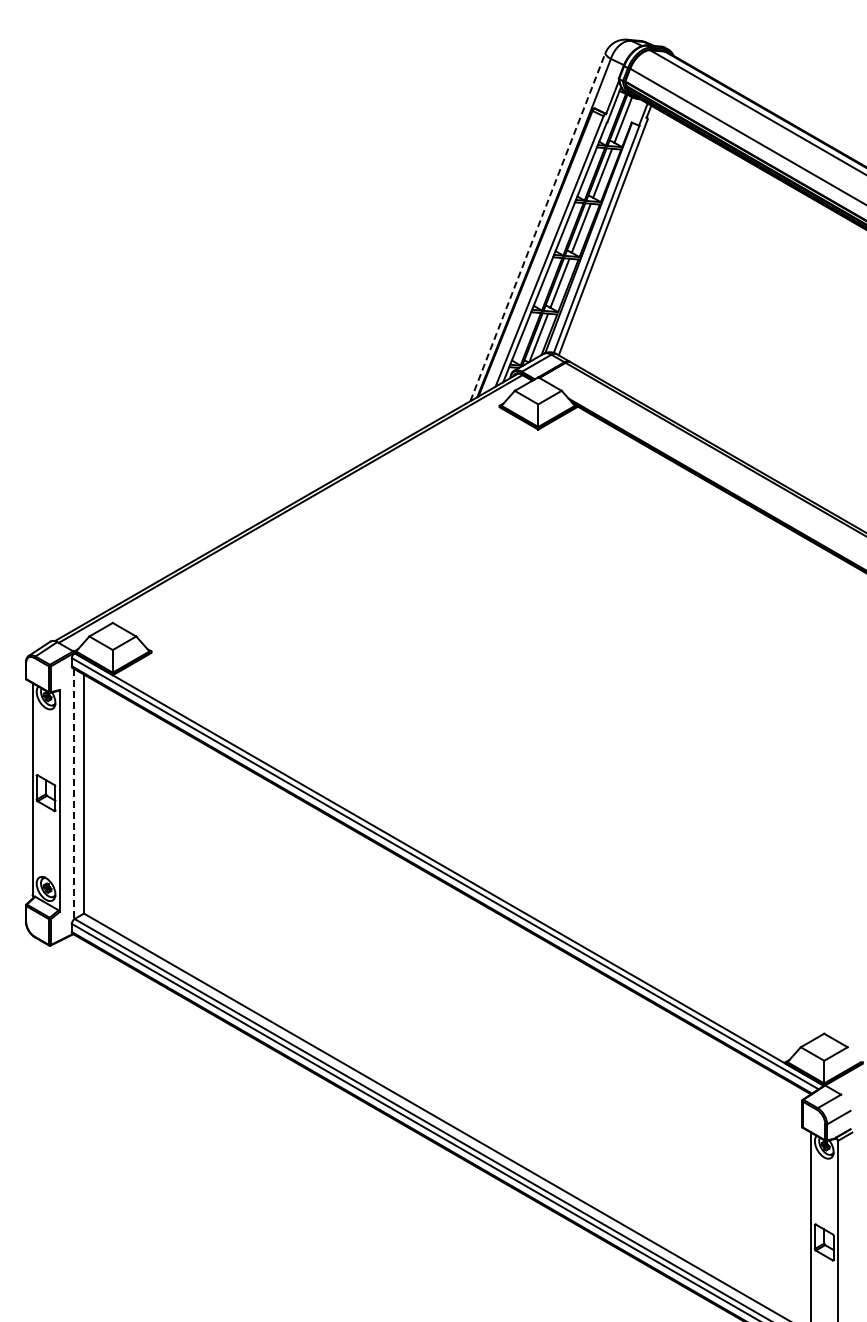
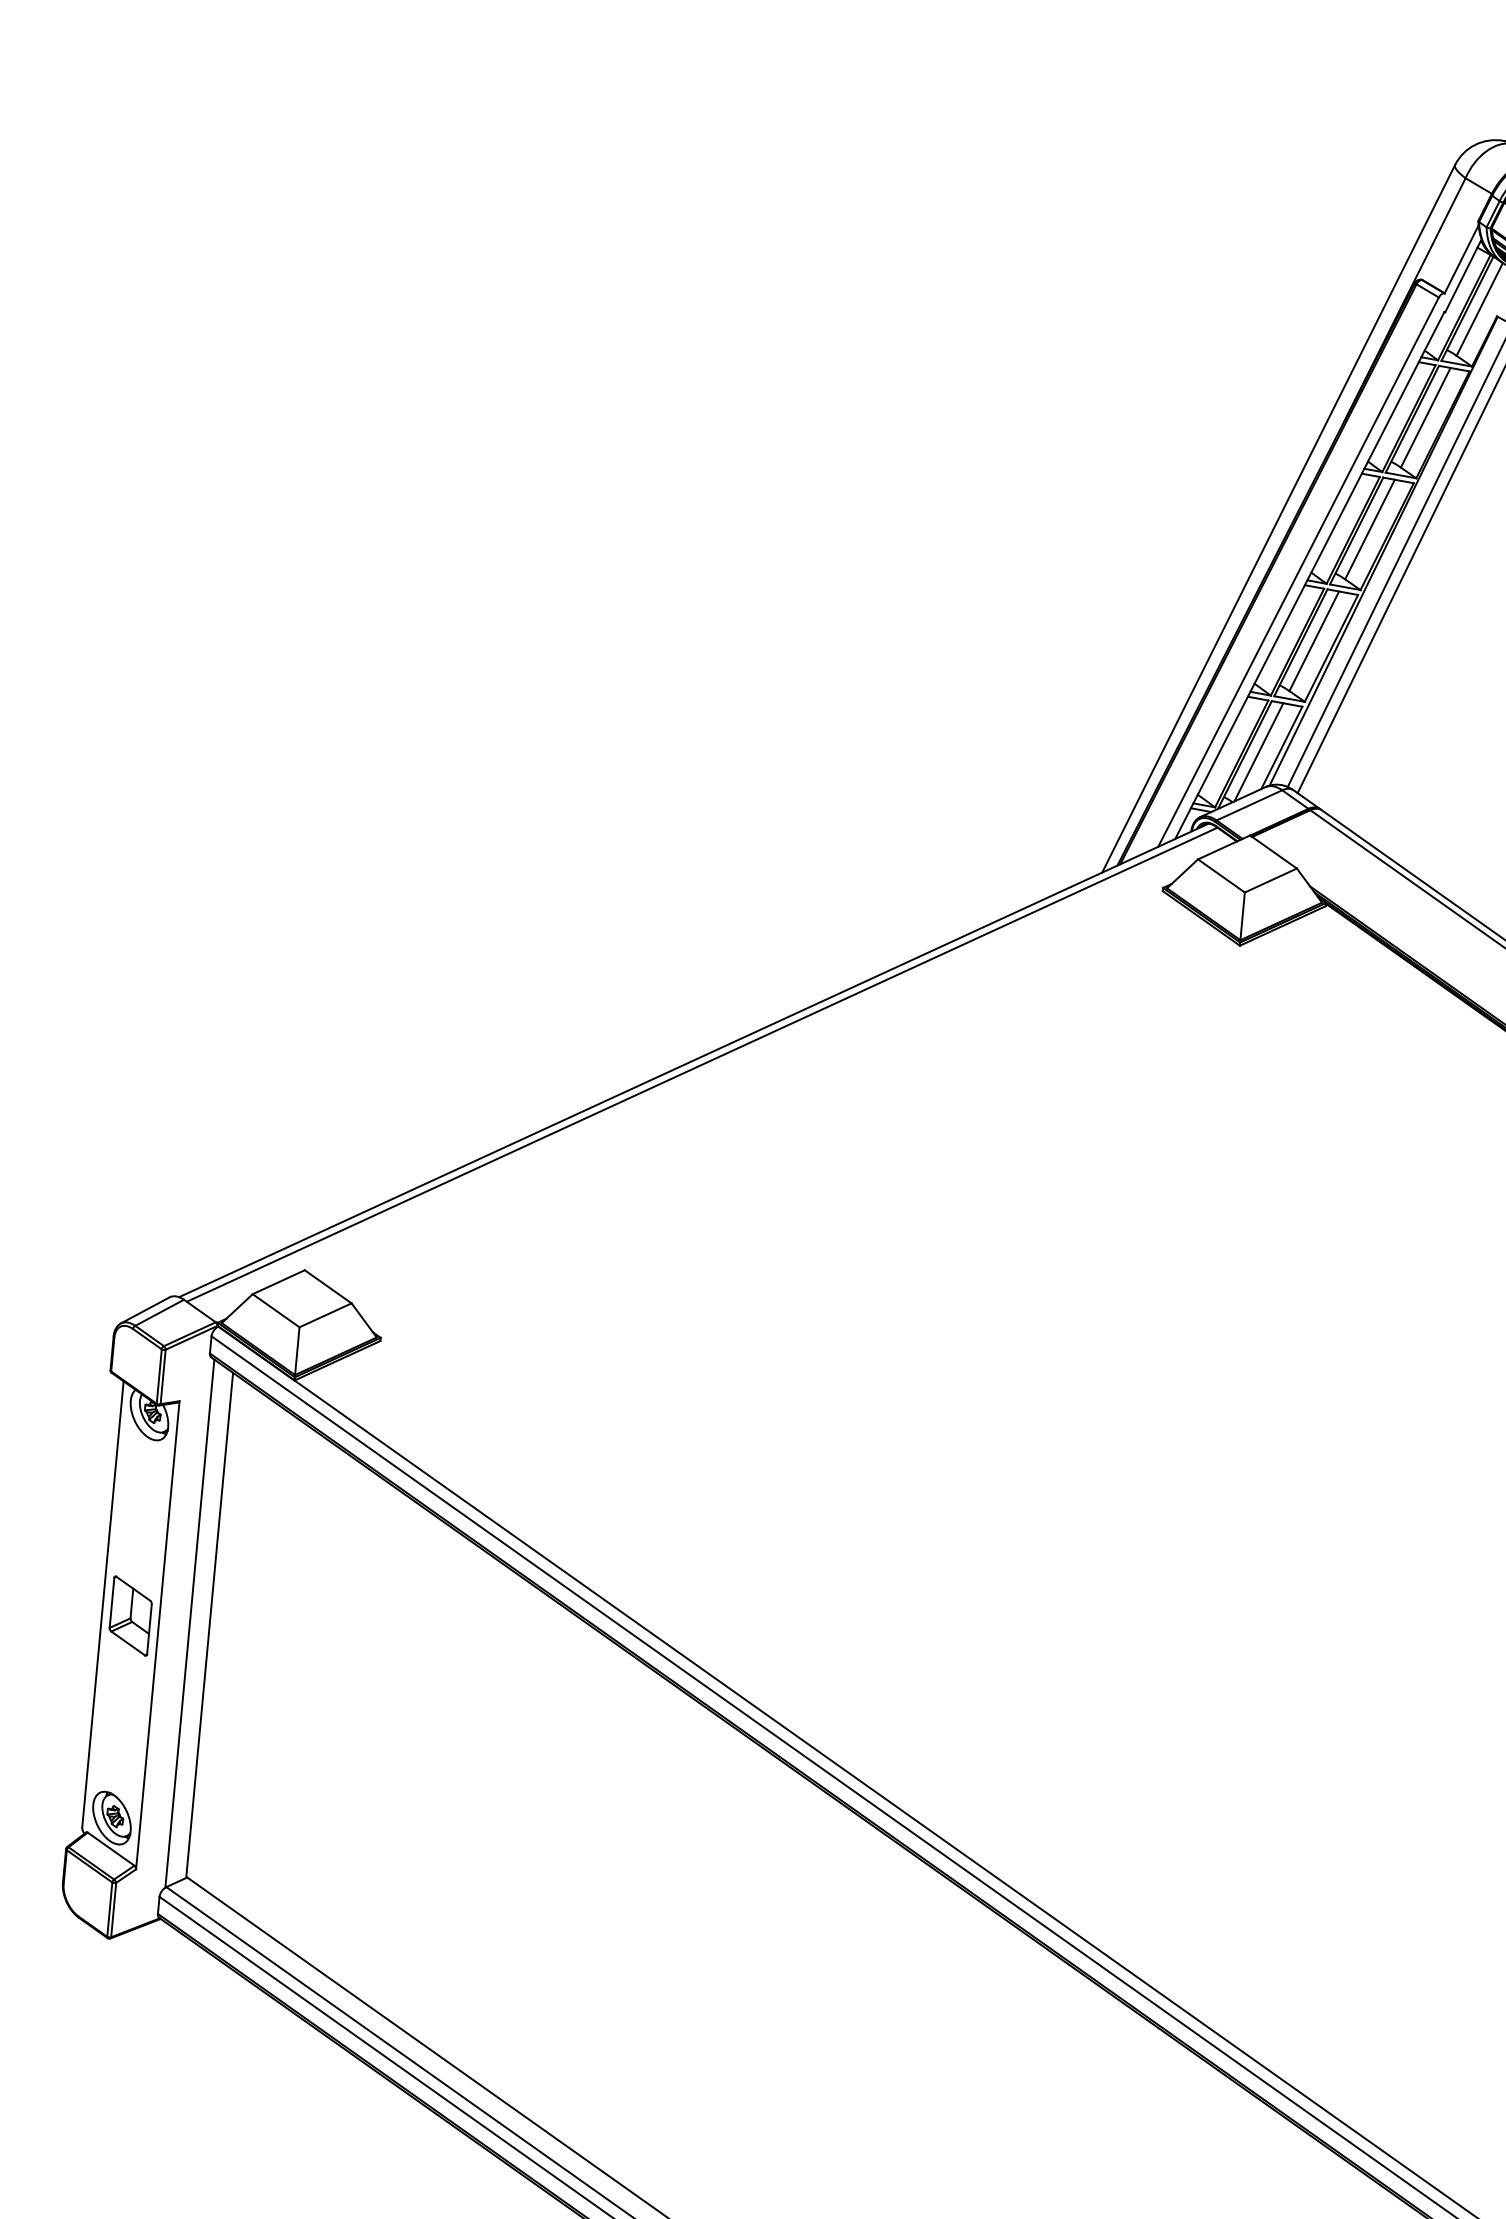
line: (537, 227) -> (1277, 519), dashed -> solid
line: (74, 794) -> (190, 1624), dashed -> solid

